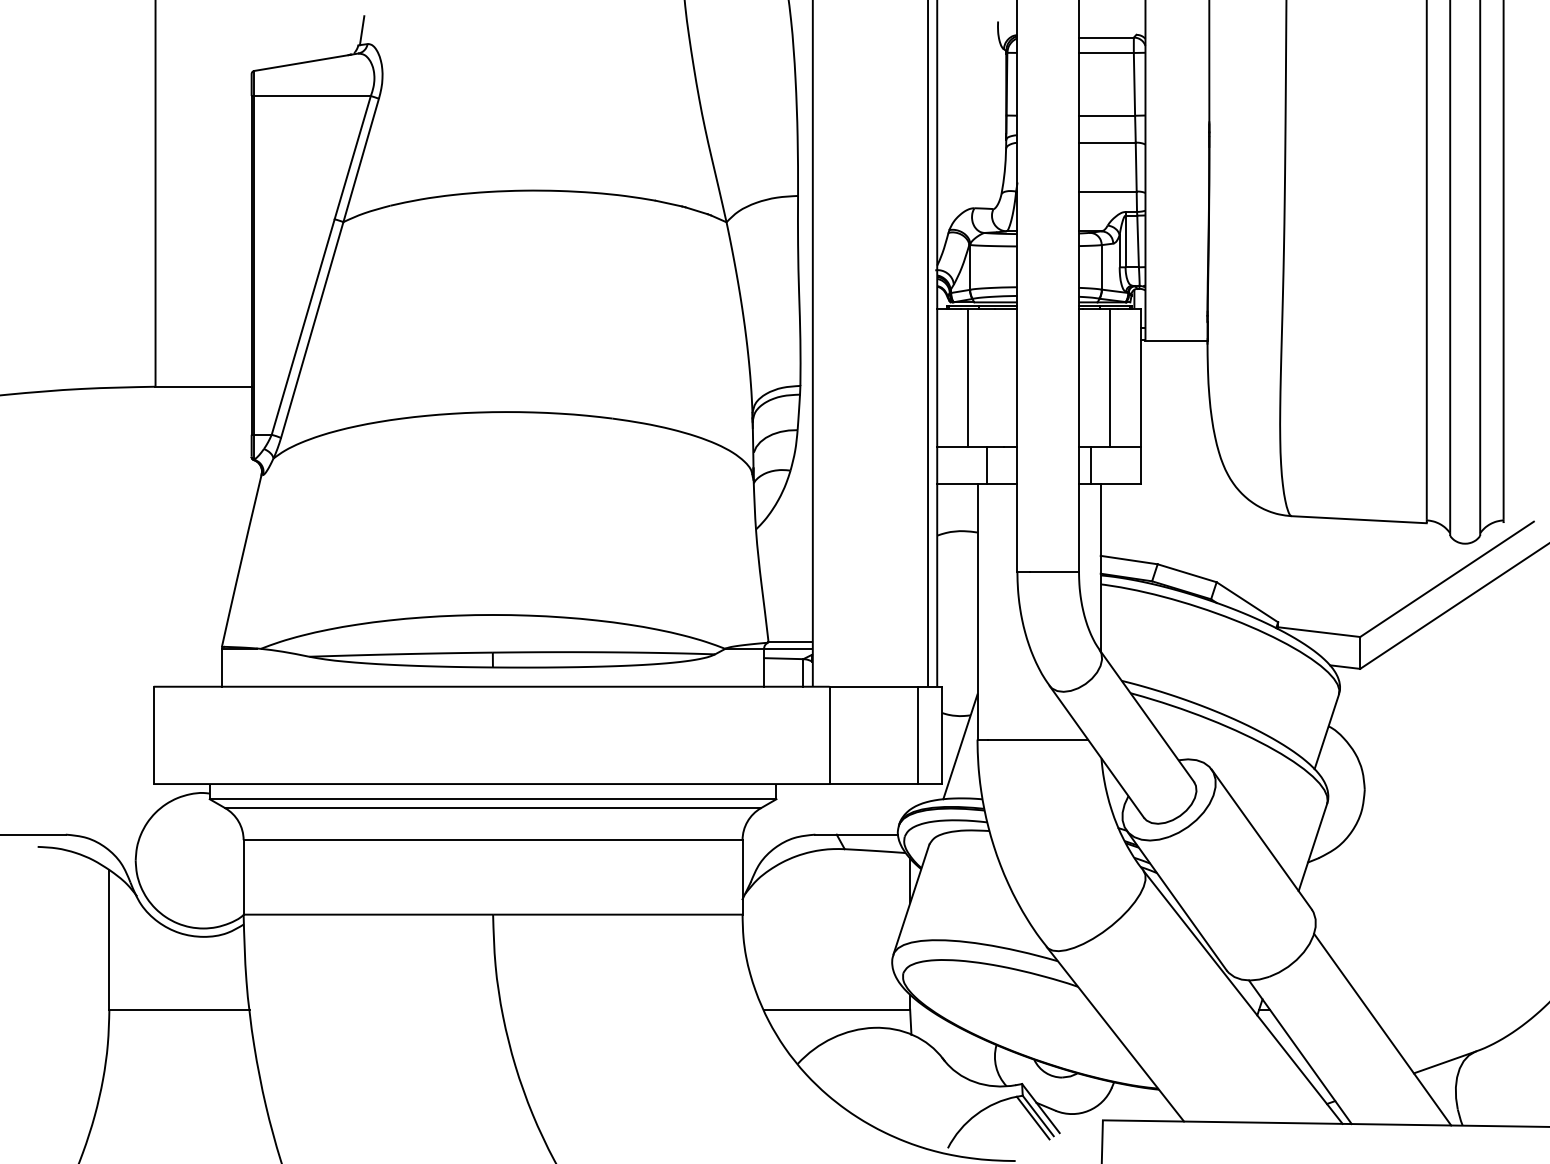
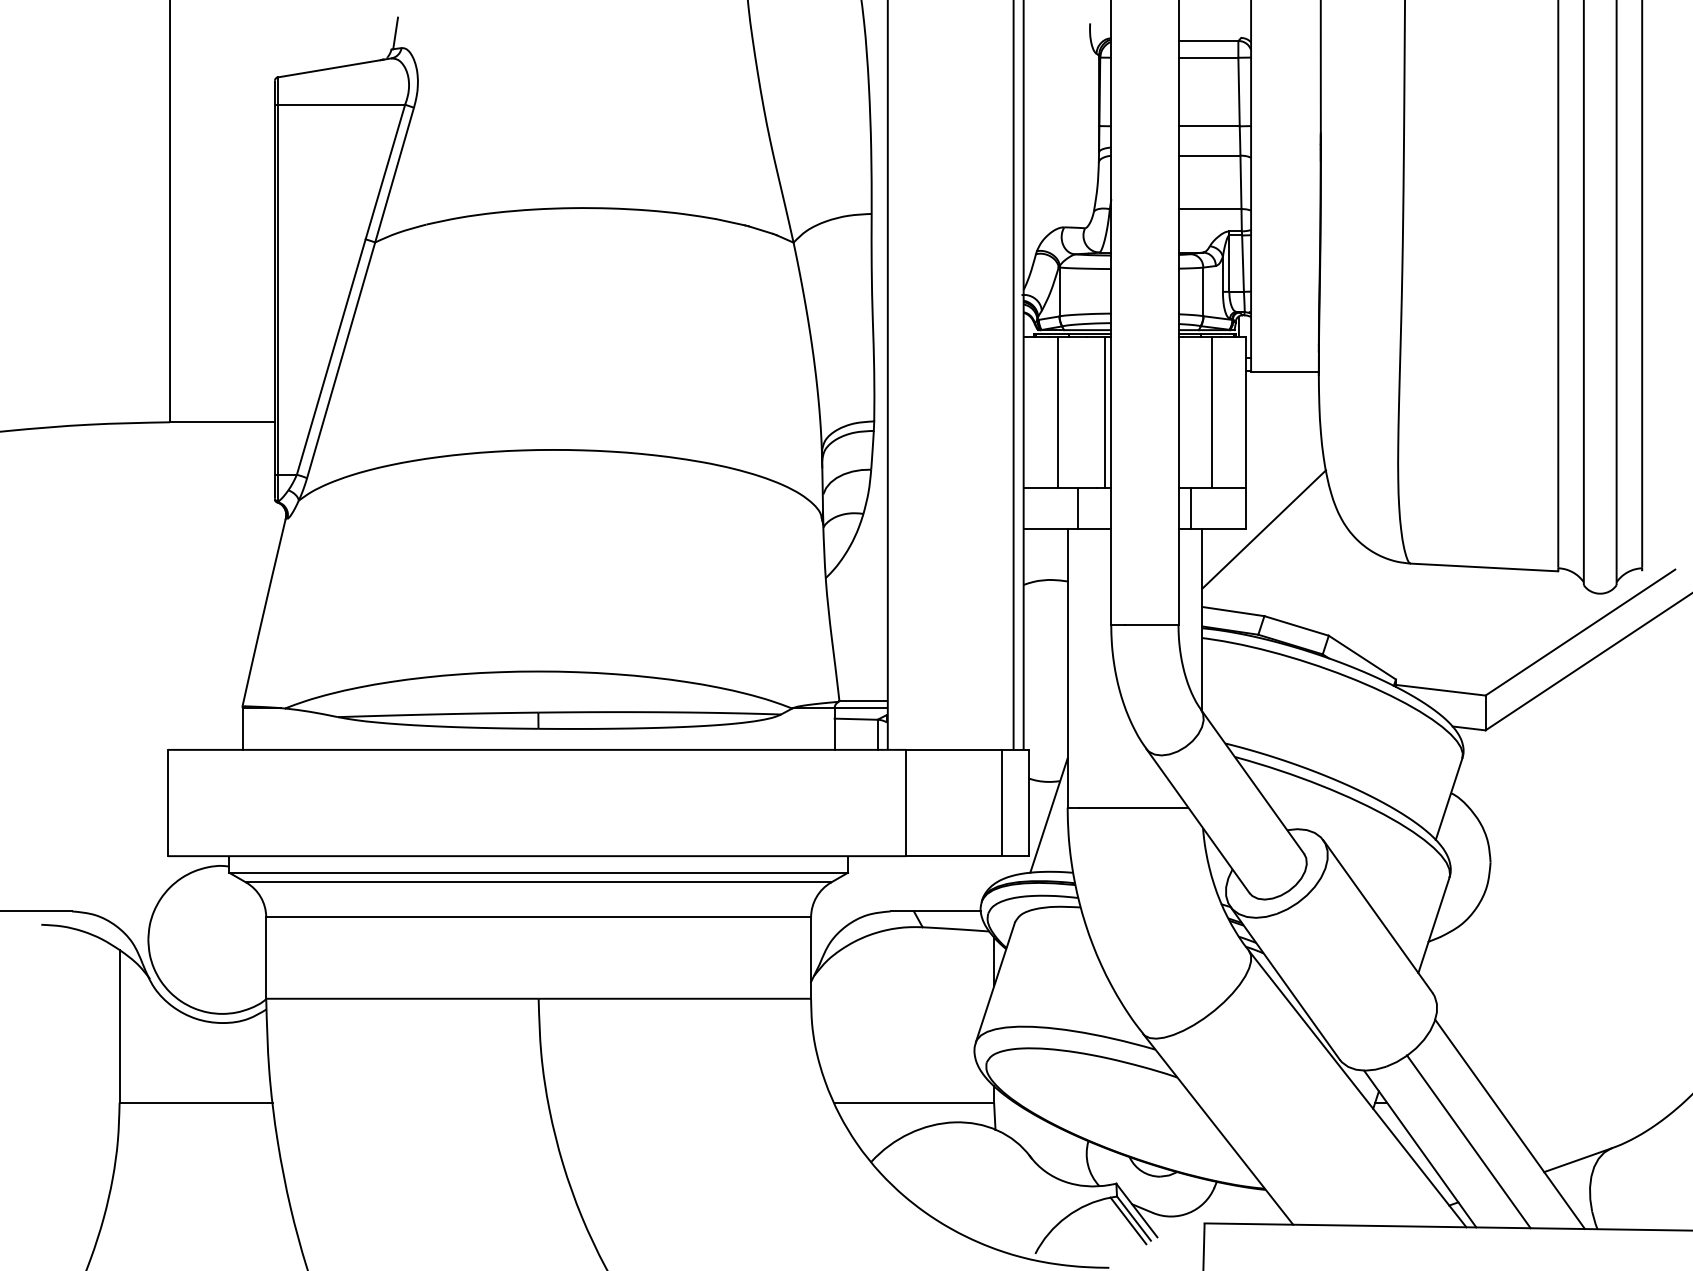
line: (1011, 377) -> (1104, 412), added
line: (1156, 484) -> (1263, 529), added
line: (1344, 1045) -> (1468, 1141), added

